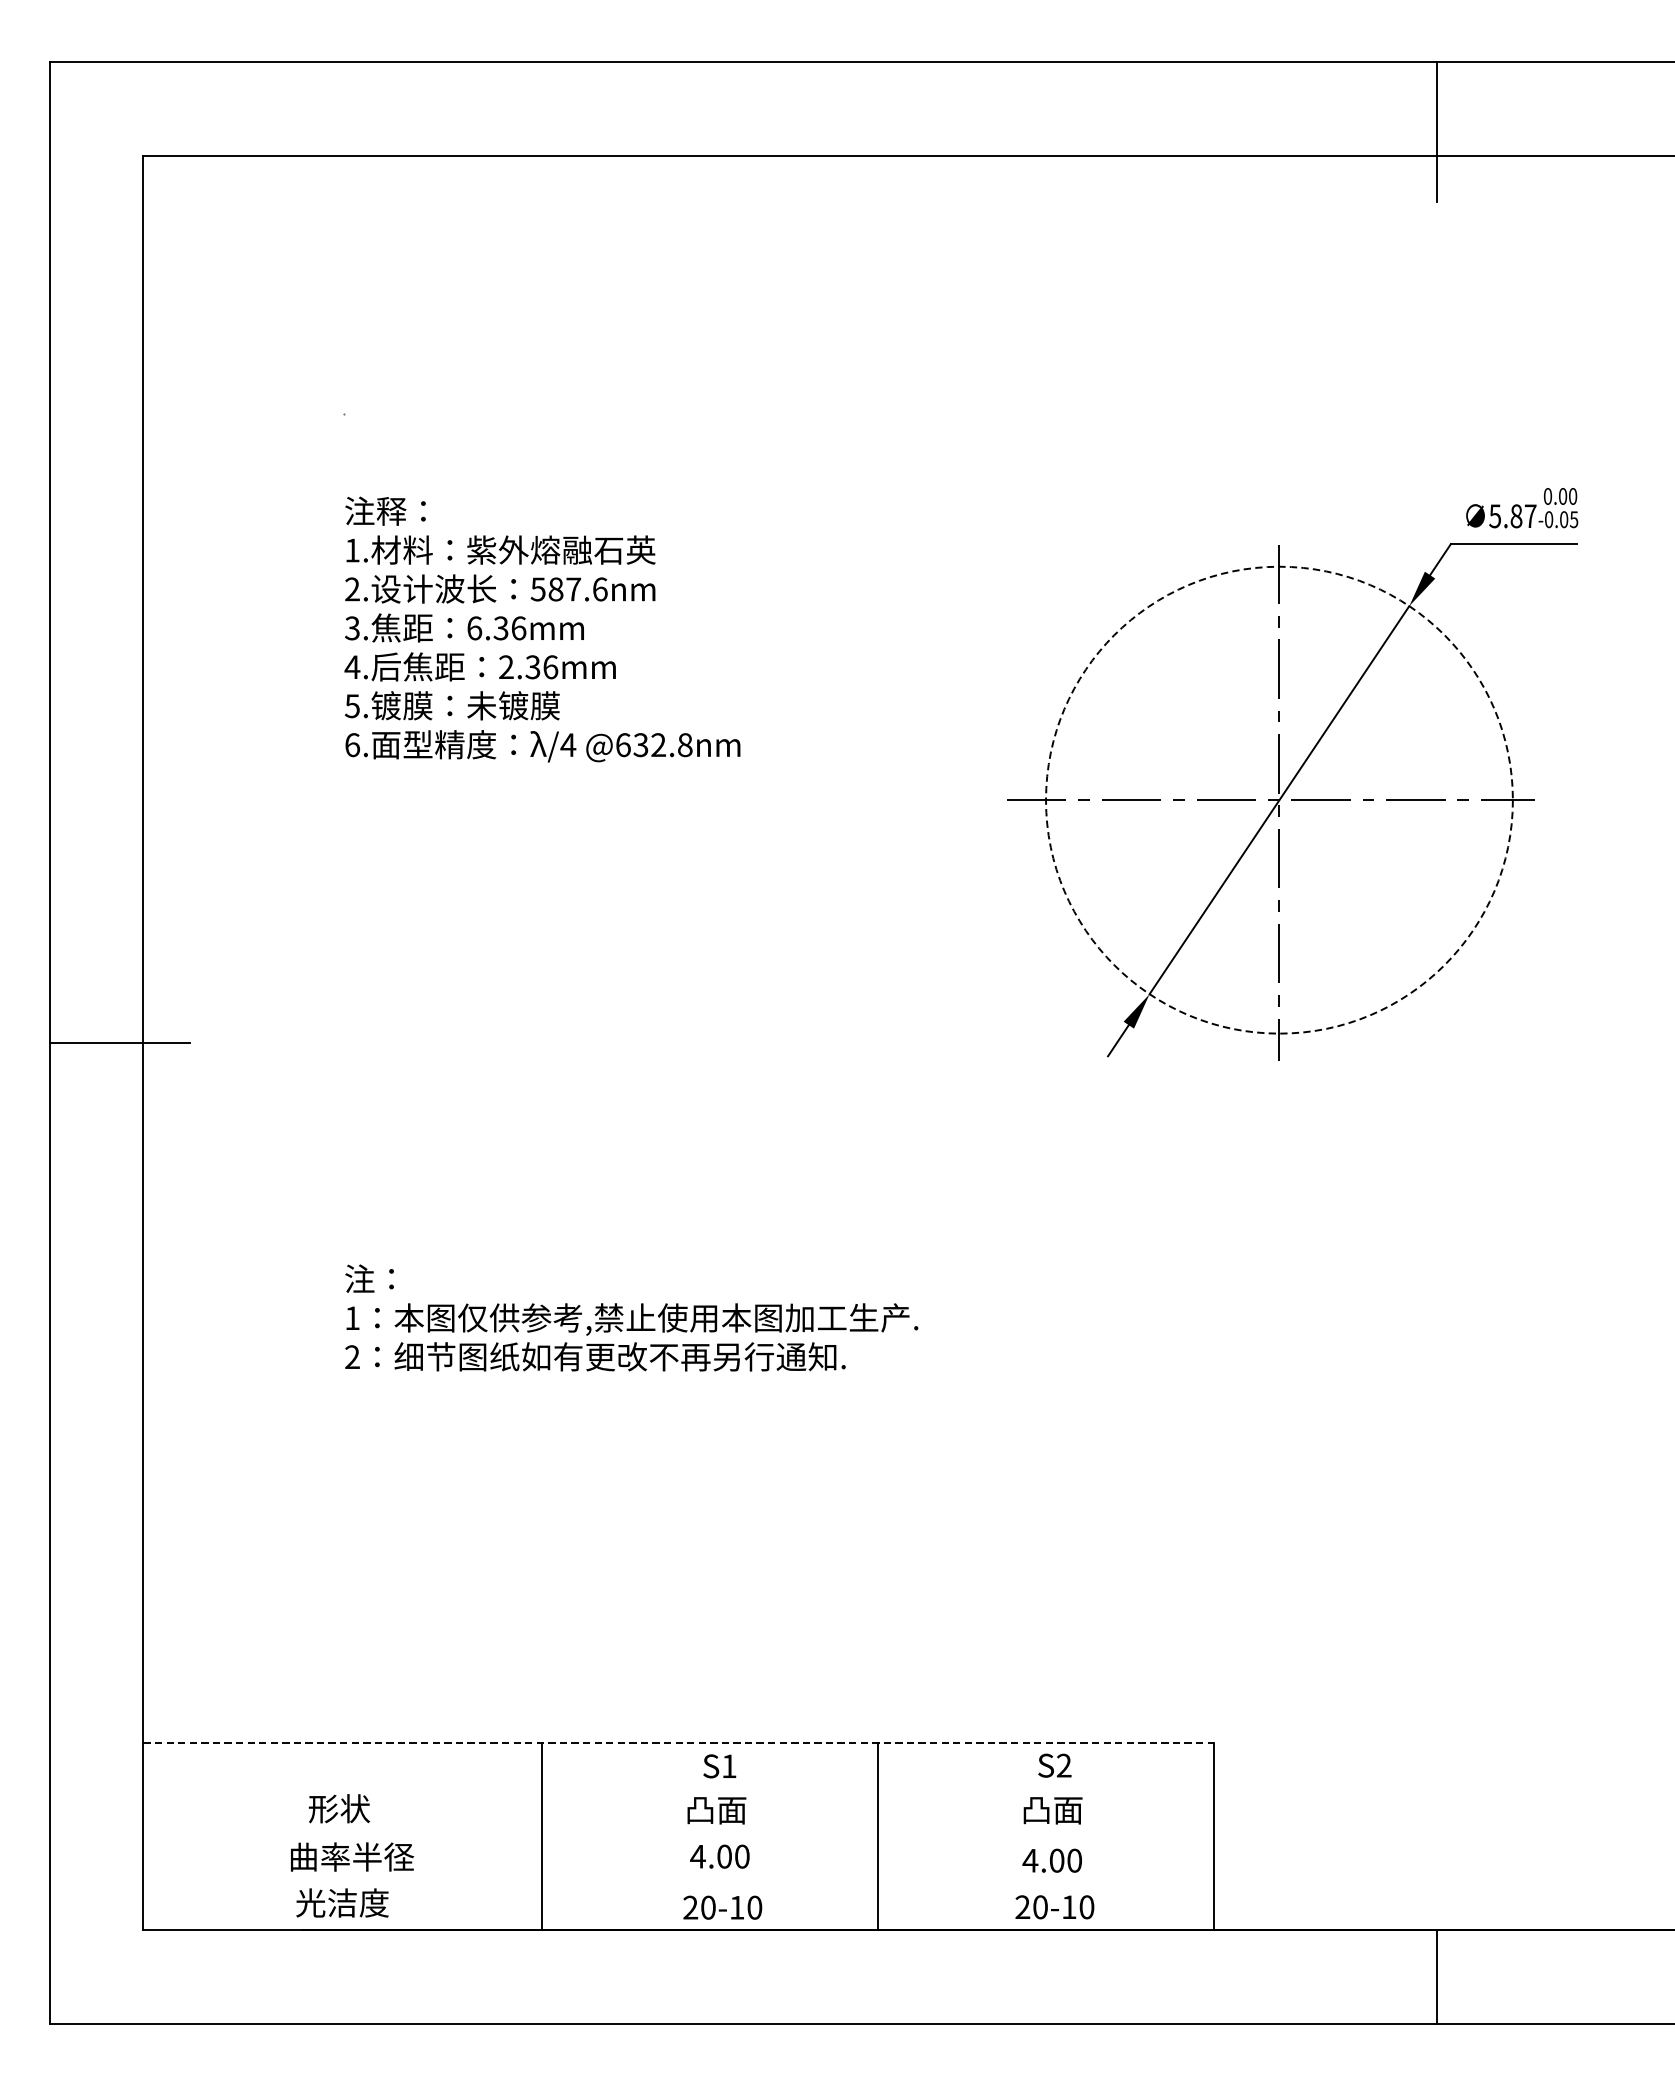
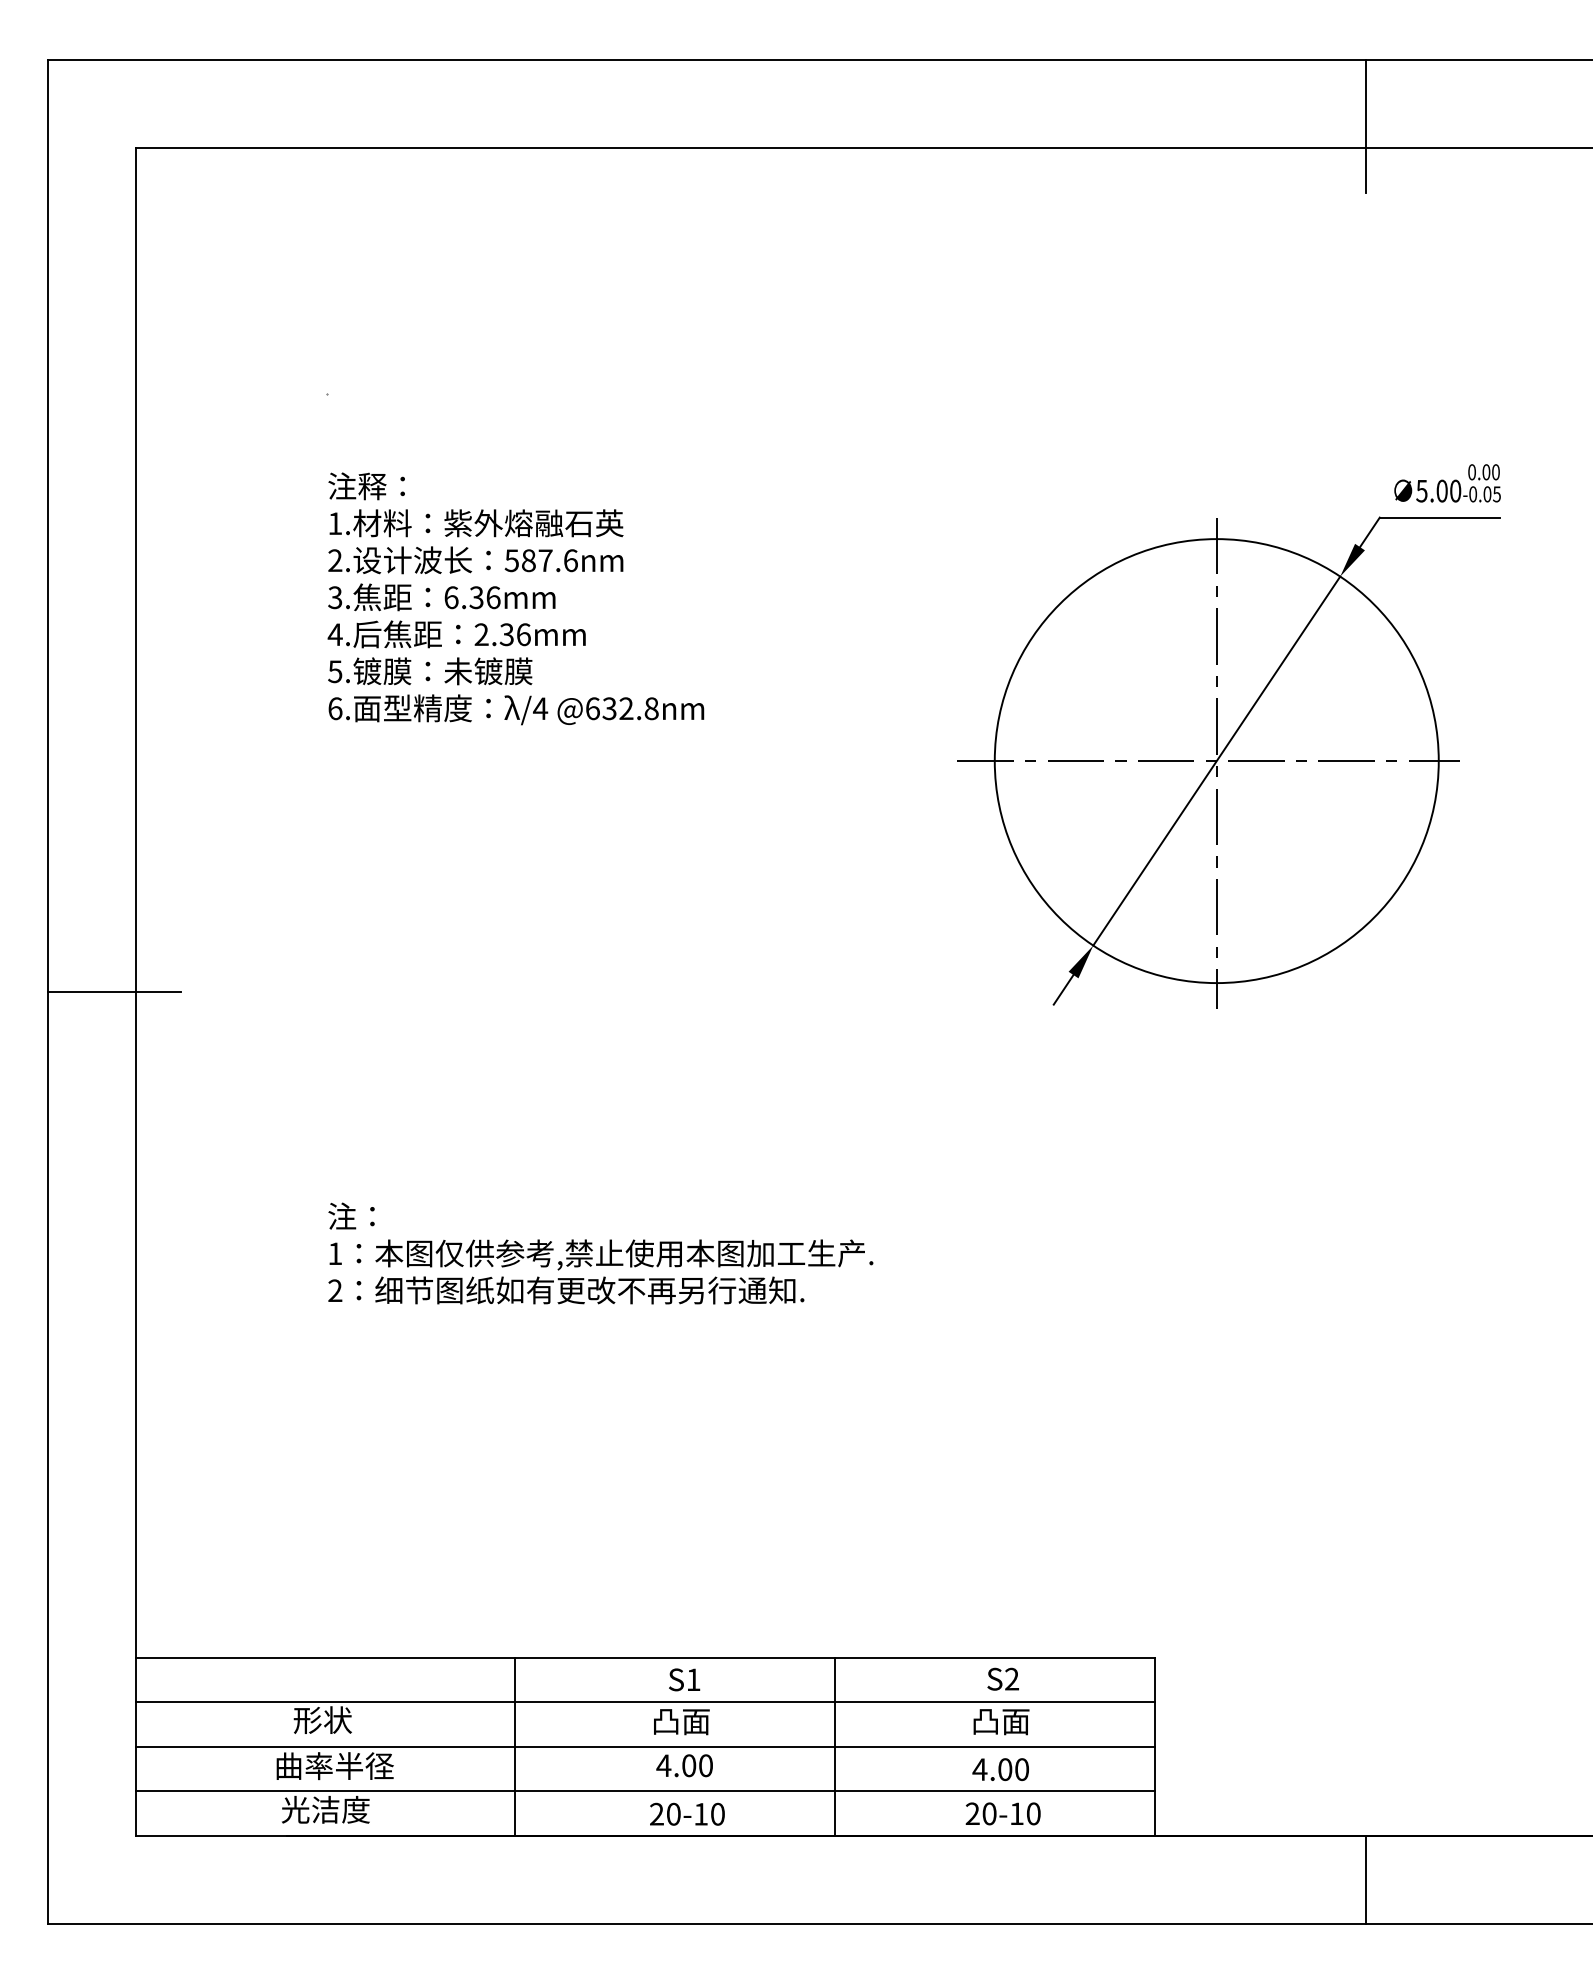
text: (1523, 515) -> (1448, 490), 5.87 -> 5.00
circle: (1279, 800) -> (1216, 761), dashed -> solid
line: (679, 1743) -> (646, 1658), dashed -> solid
line: (678, 1790) -> (645, 1702), added
line: (678, 1836) -> (645, 1746), added
line: (678, 1883) -> (645, 1791), added

